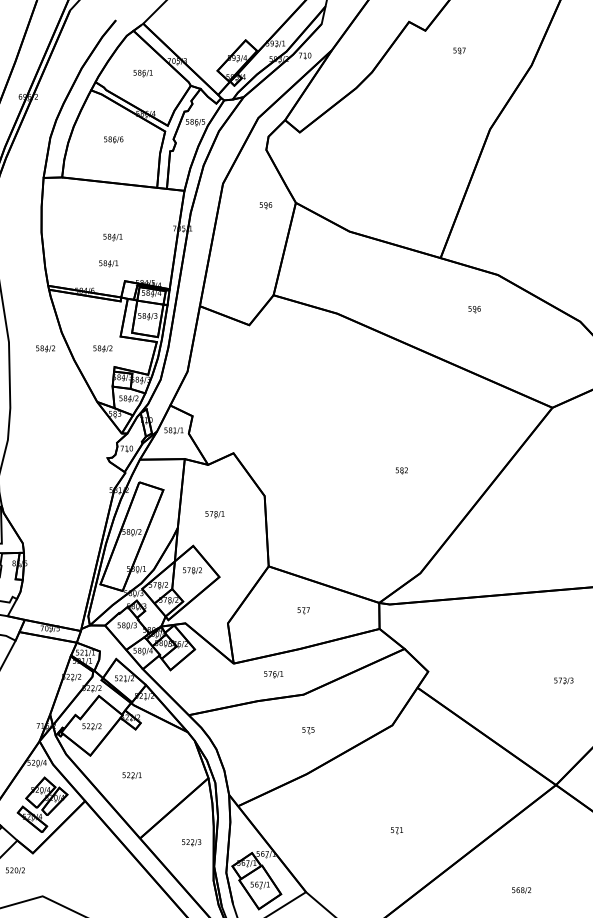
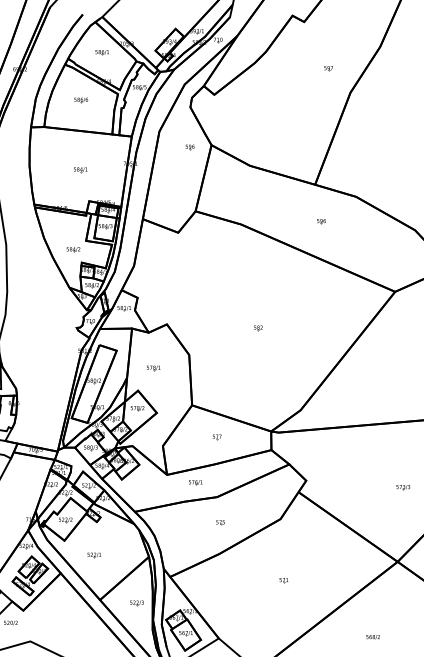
part: (459, 50) -> (328, 68), moved
part: (108, 264) -> (77, 189), removed
part: (474, 309) -> (321, 221), moved
part: (45, 348) -> (32, 249), removed
part: (402, 471) -> (258, 328), moved
part: (396, 830) -> (283, 580), moved

